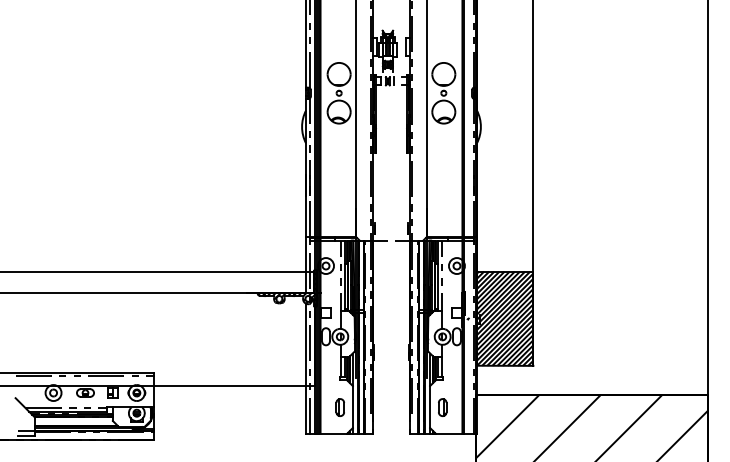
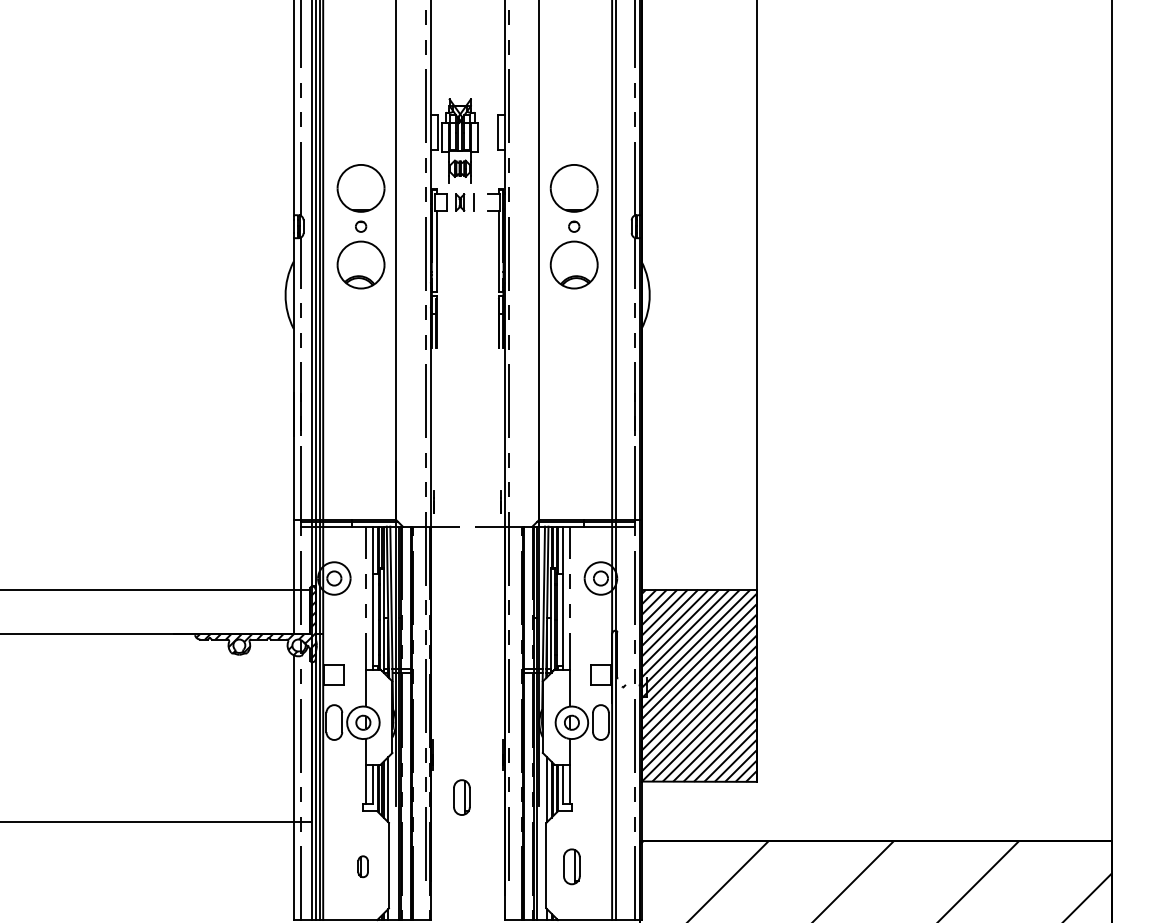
part: (388, 373) -> (461, 797), added
part: (339, 407) -> (361, 866), size x0.6

